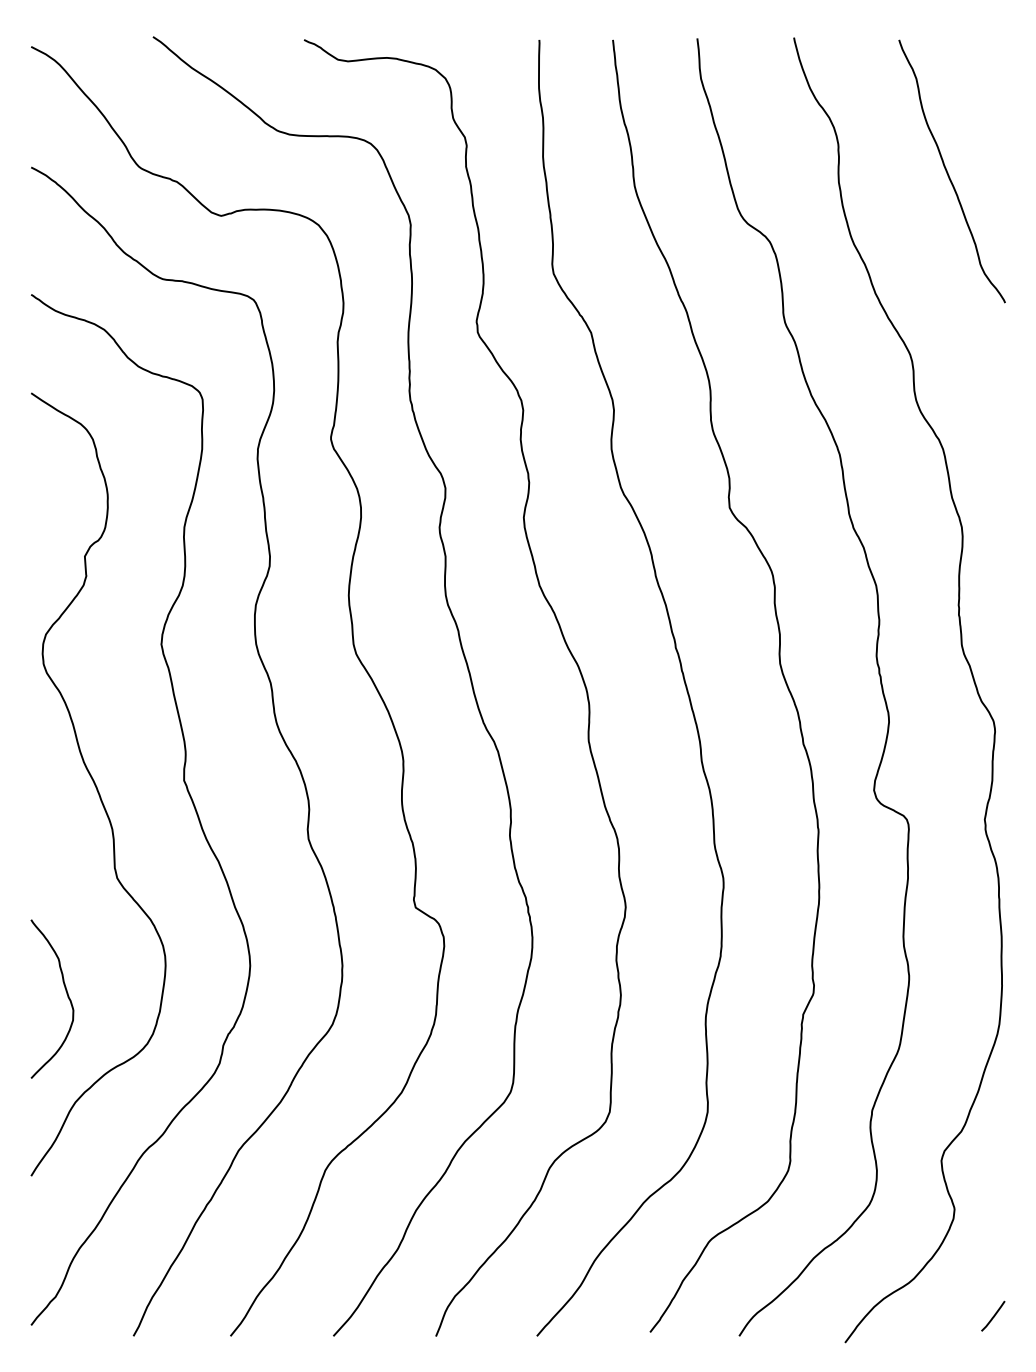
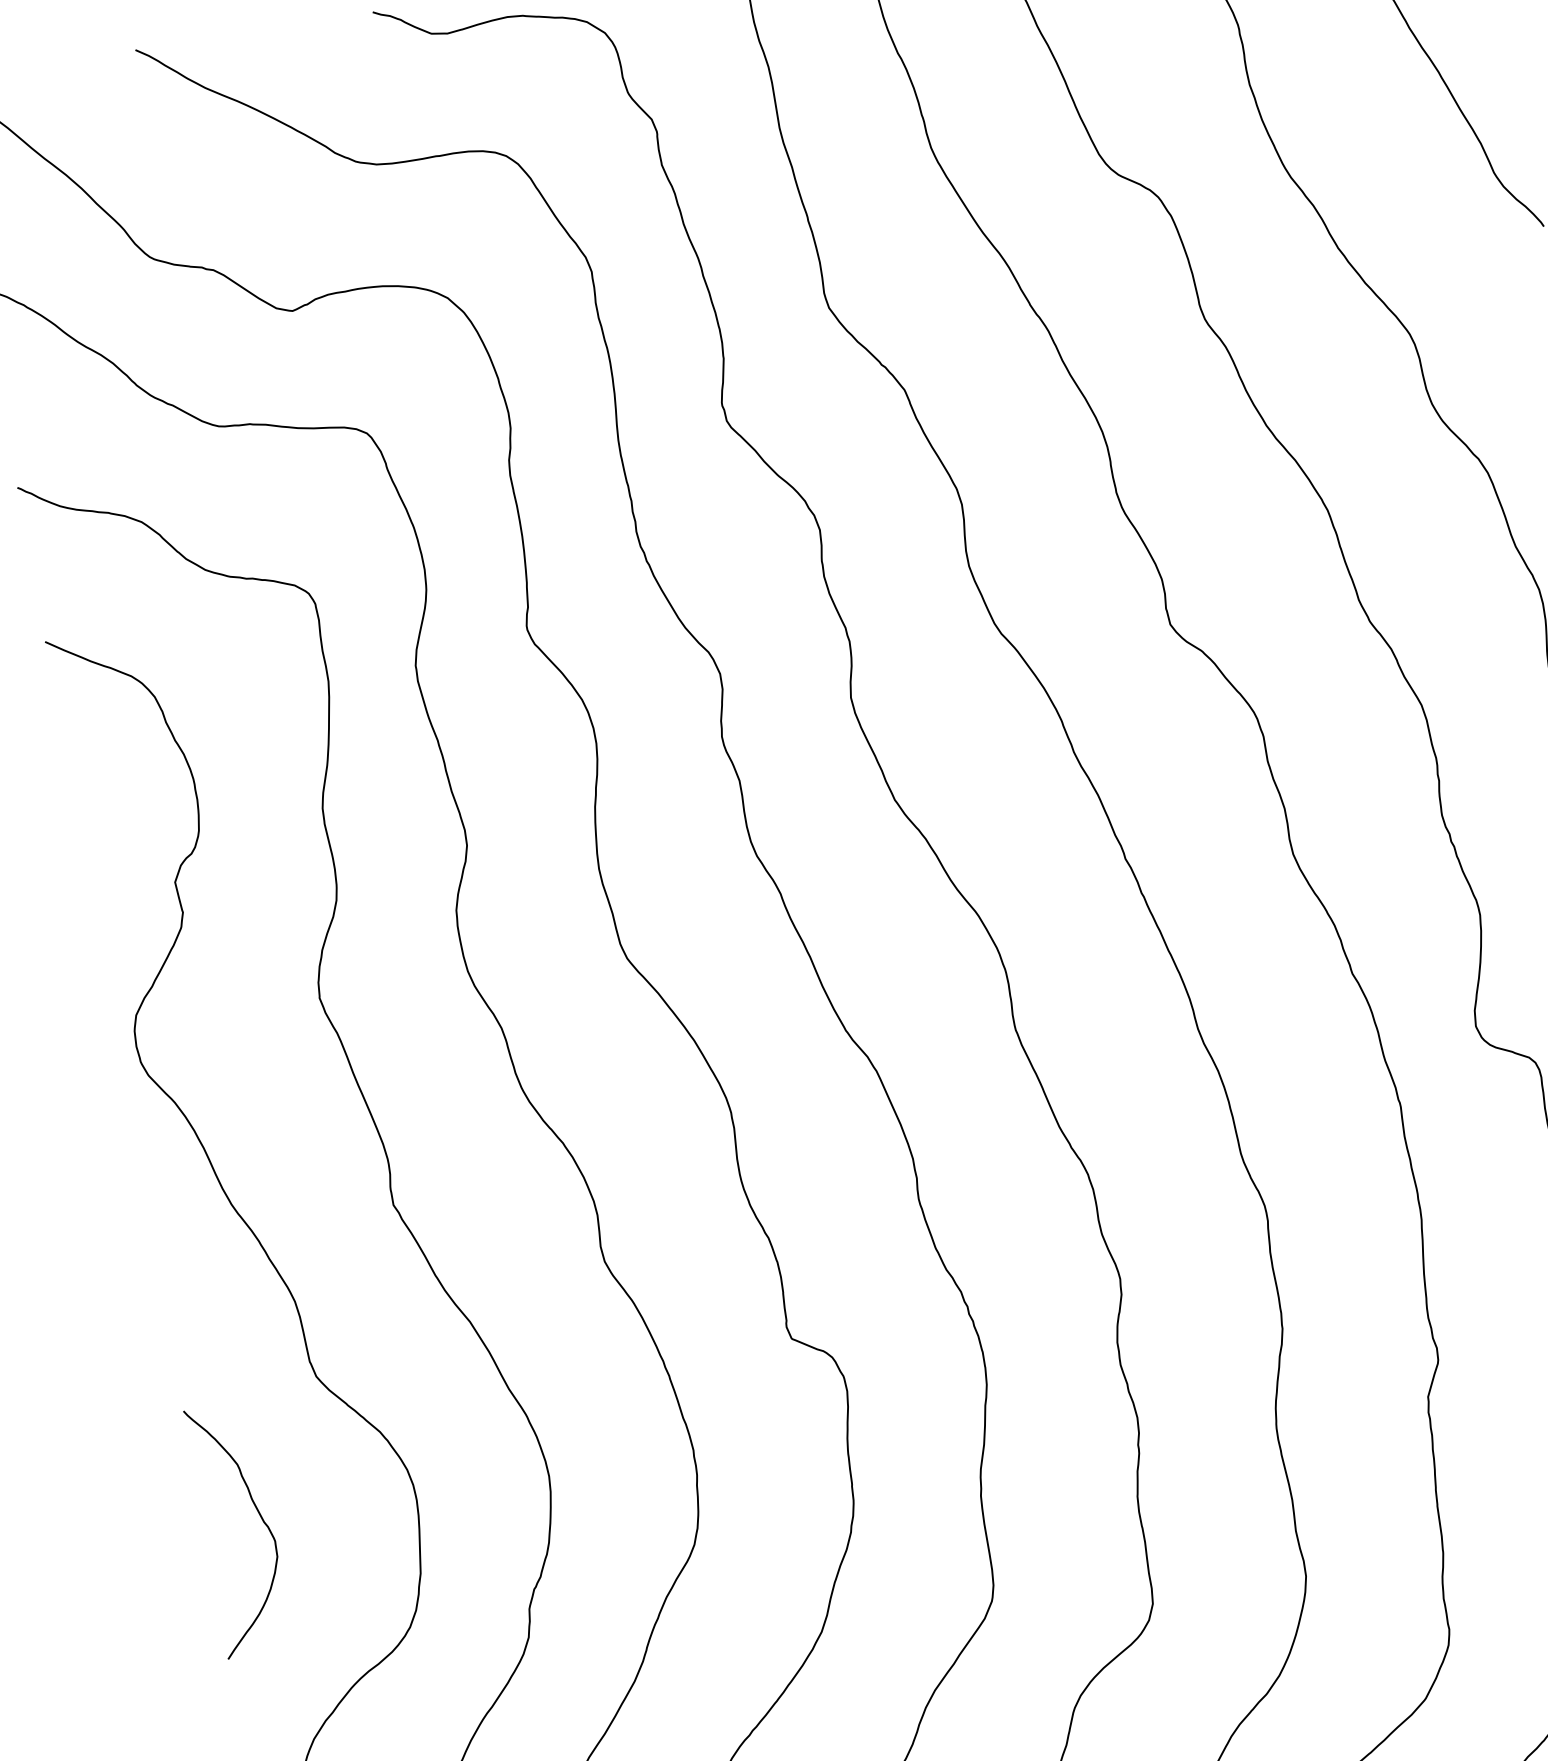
curve: (66, 994) -> (259, 1518), moved

